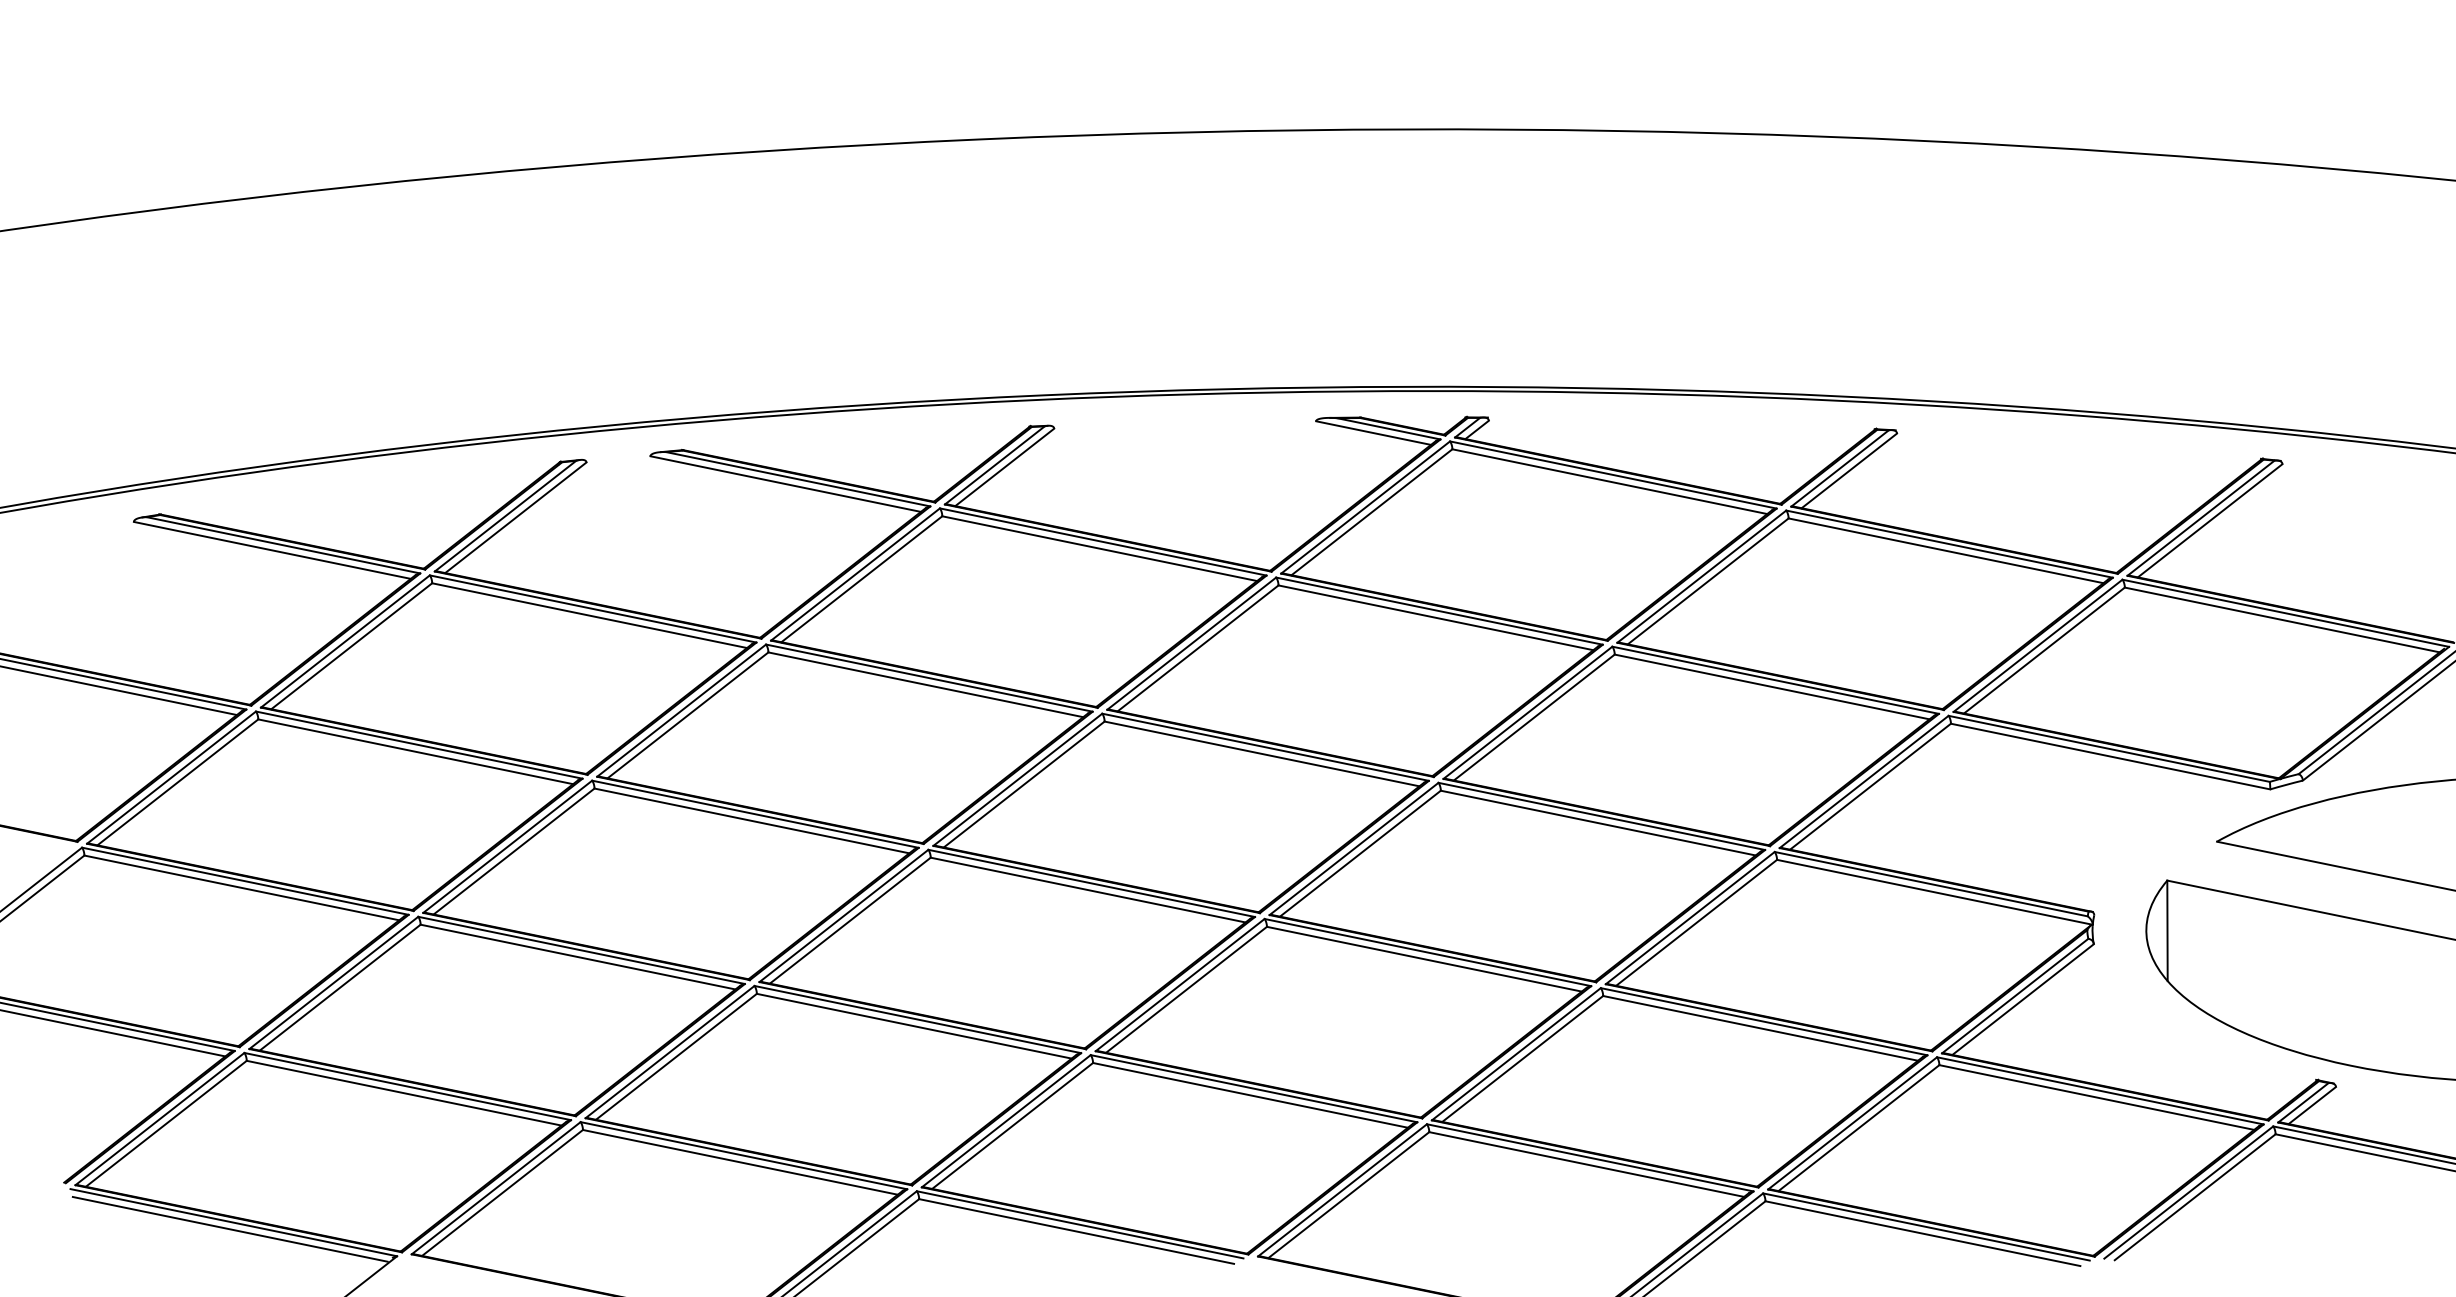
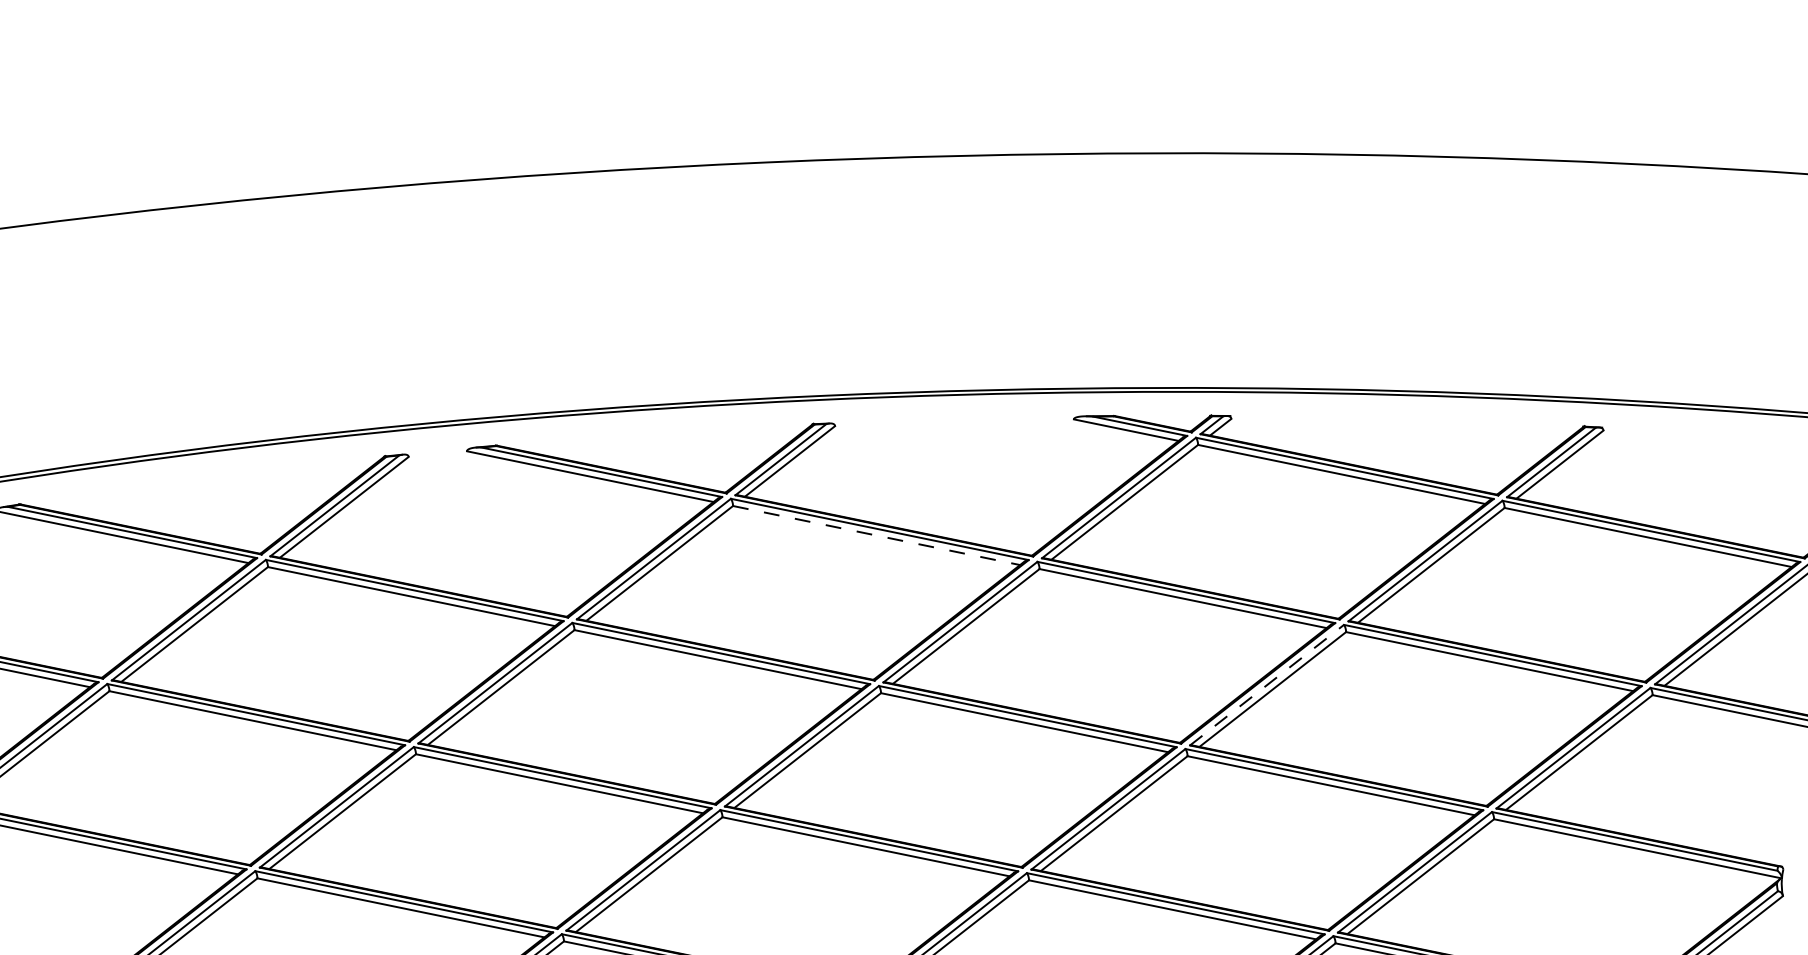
line: (1099, 548) -> (876, 535), solid -> dashed
line: (1528, 712) -> (1267, 684), solid -> dashed

